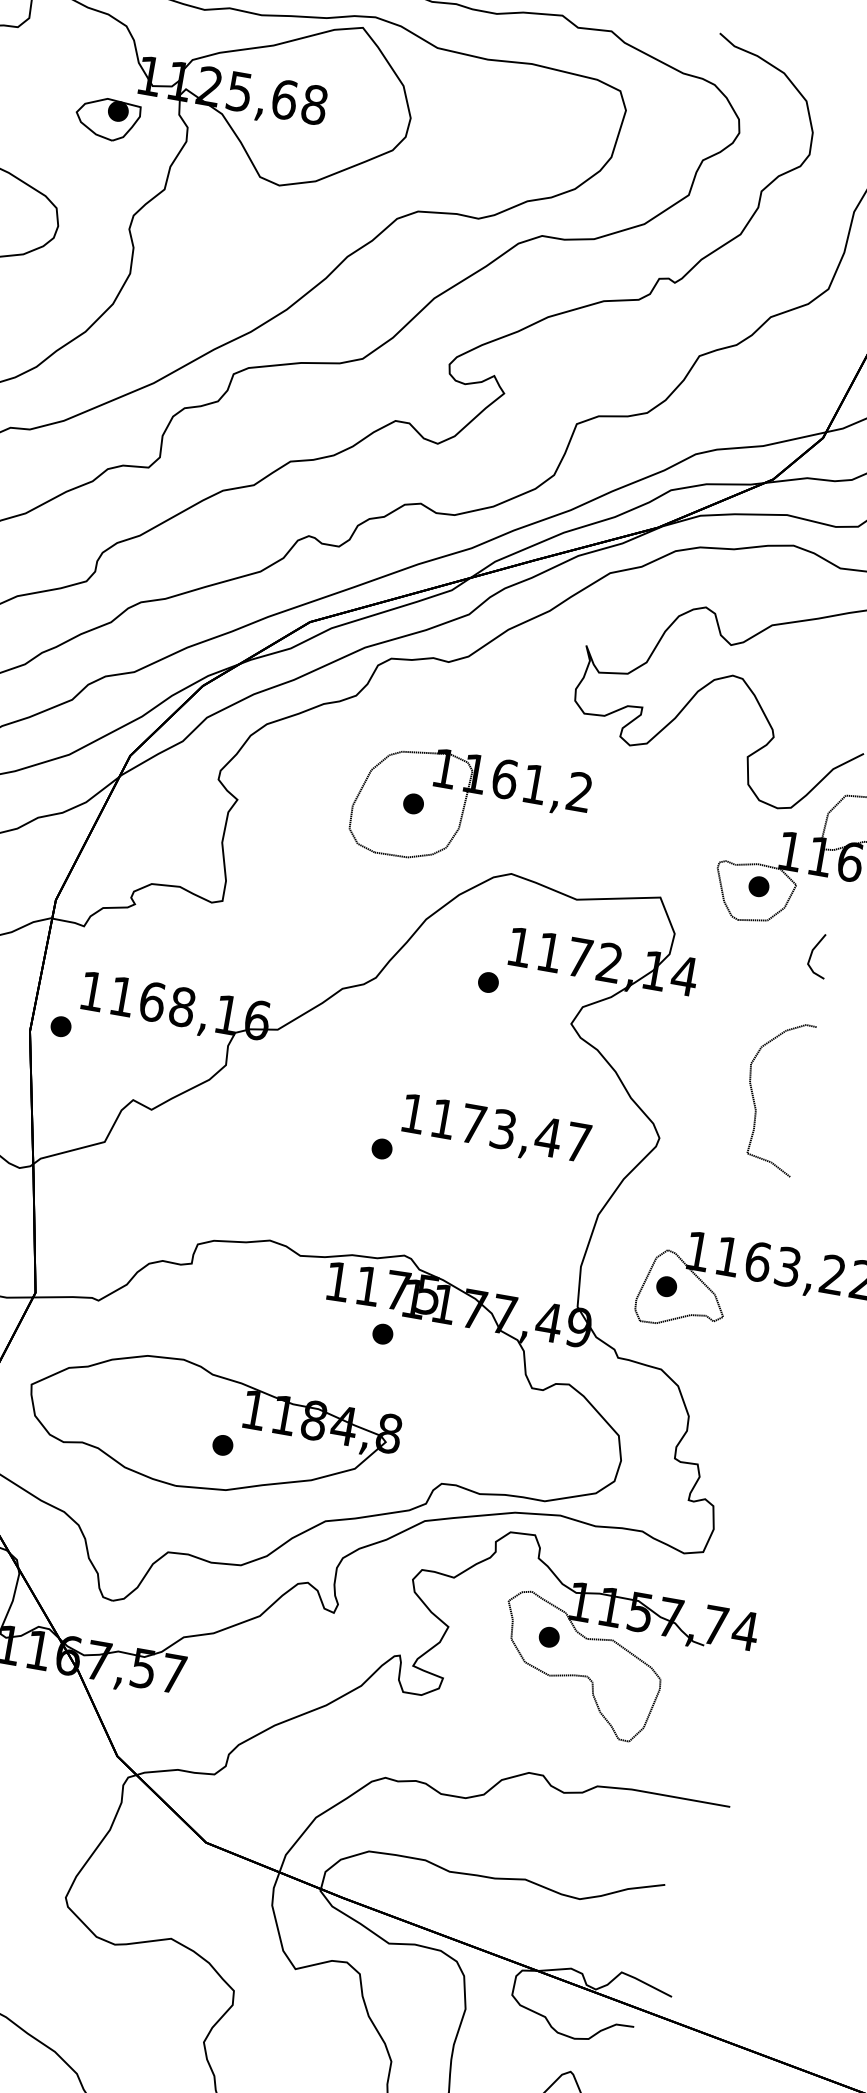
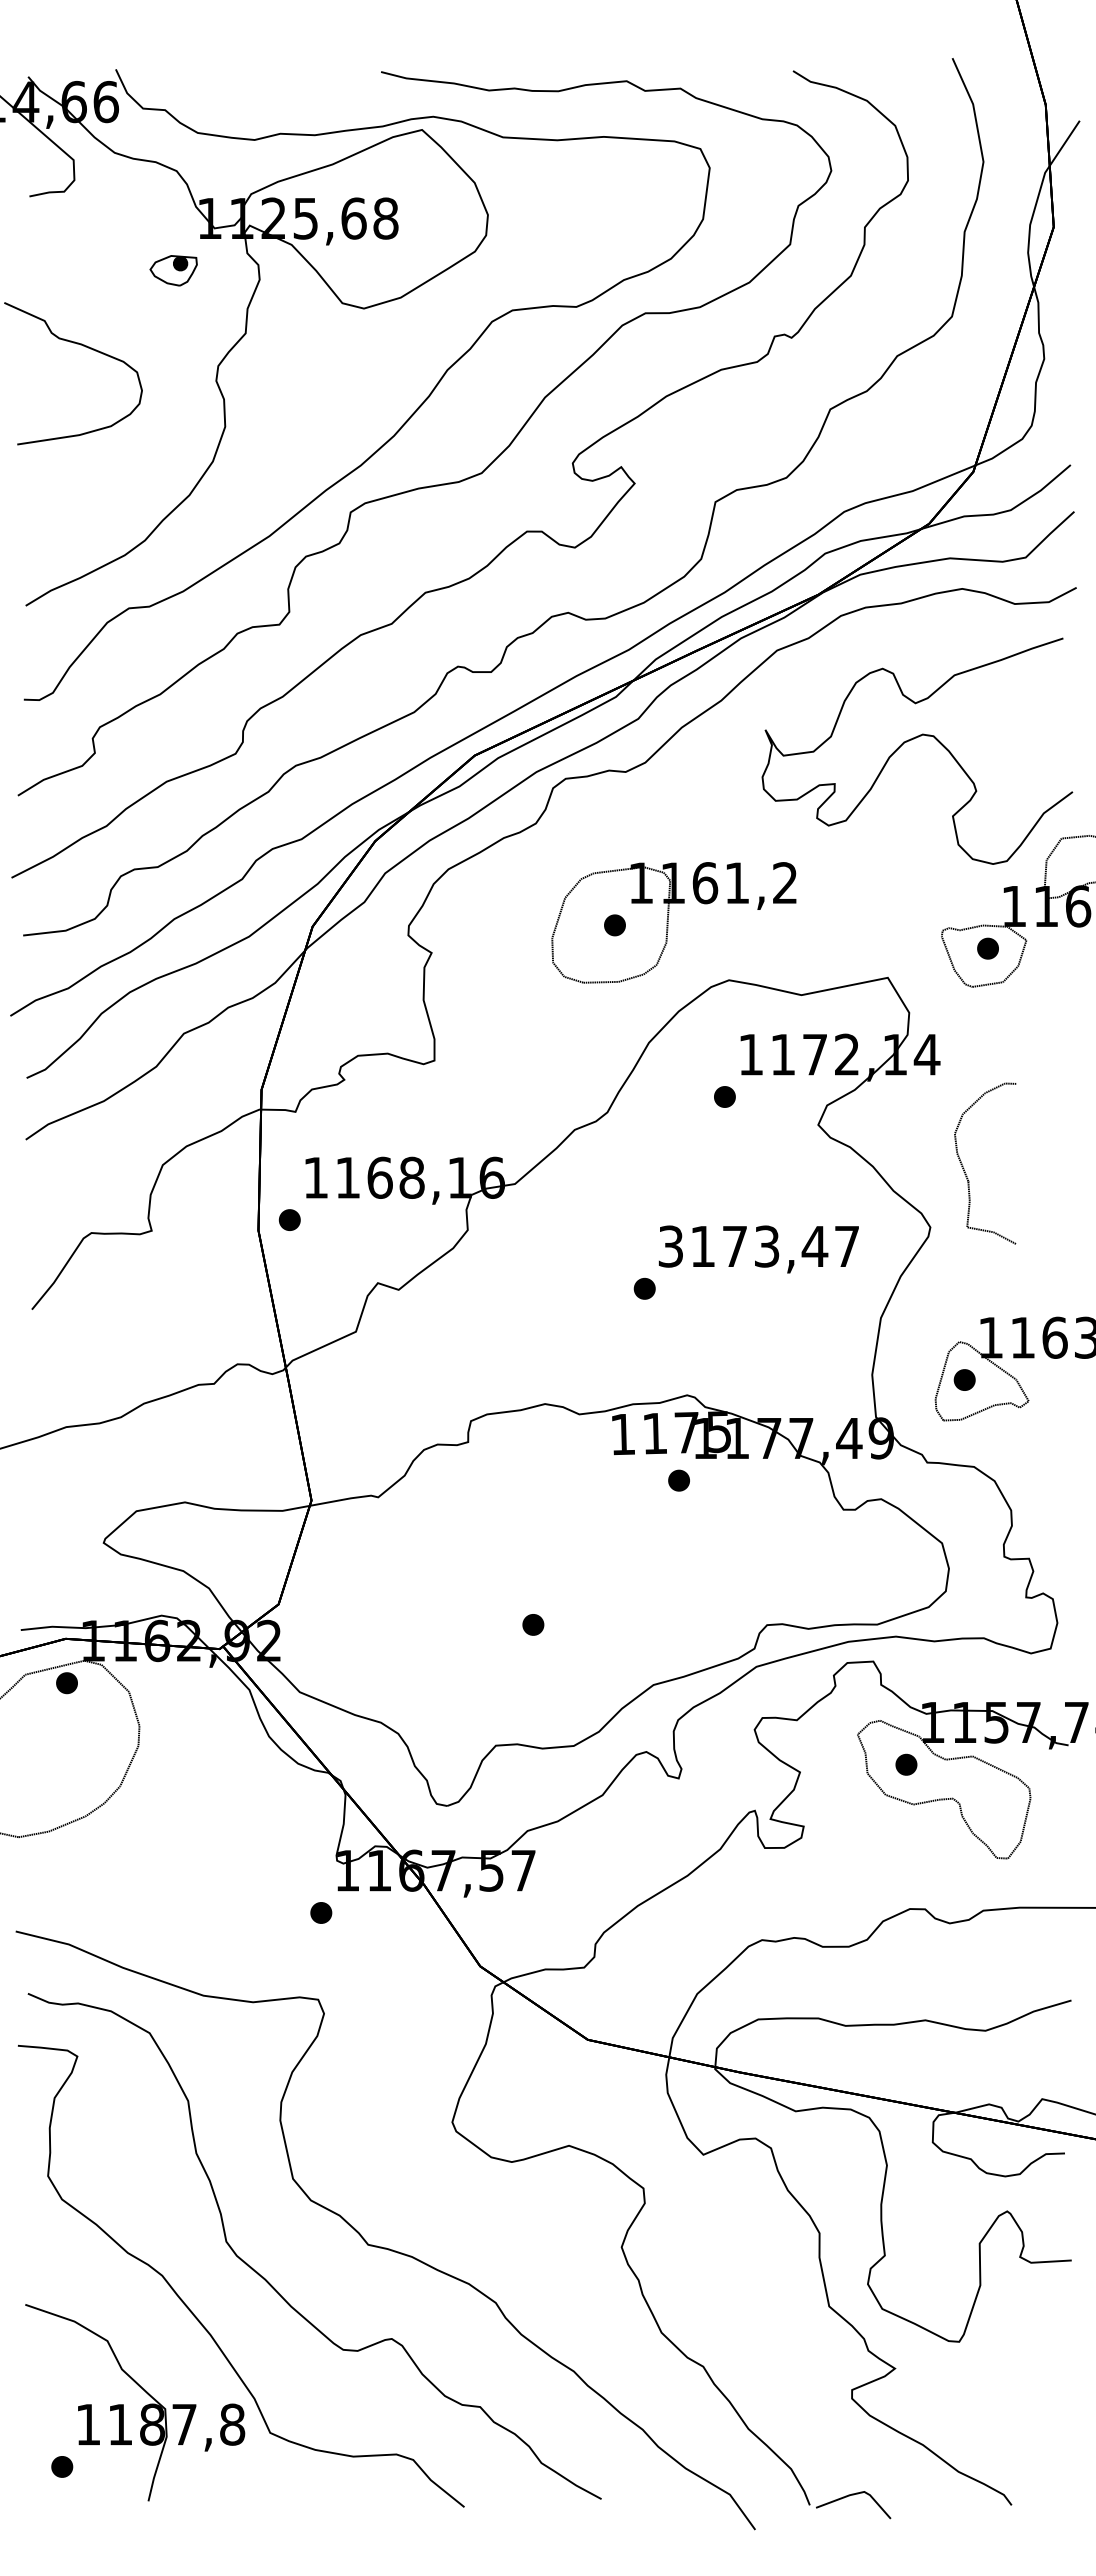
part: (107, 118) -> (173, 270), size x0.7
line: (812, 954) -> (1055, 1009), removed
curve: (755, 1102) -> (966, 1173), moved
text: (413, 1113) -> (670, 1246), 1173,47 -> 3173,47
part: (212, 1428) -> (519, 1609), removed

